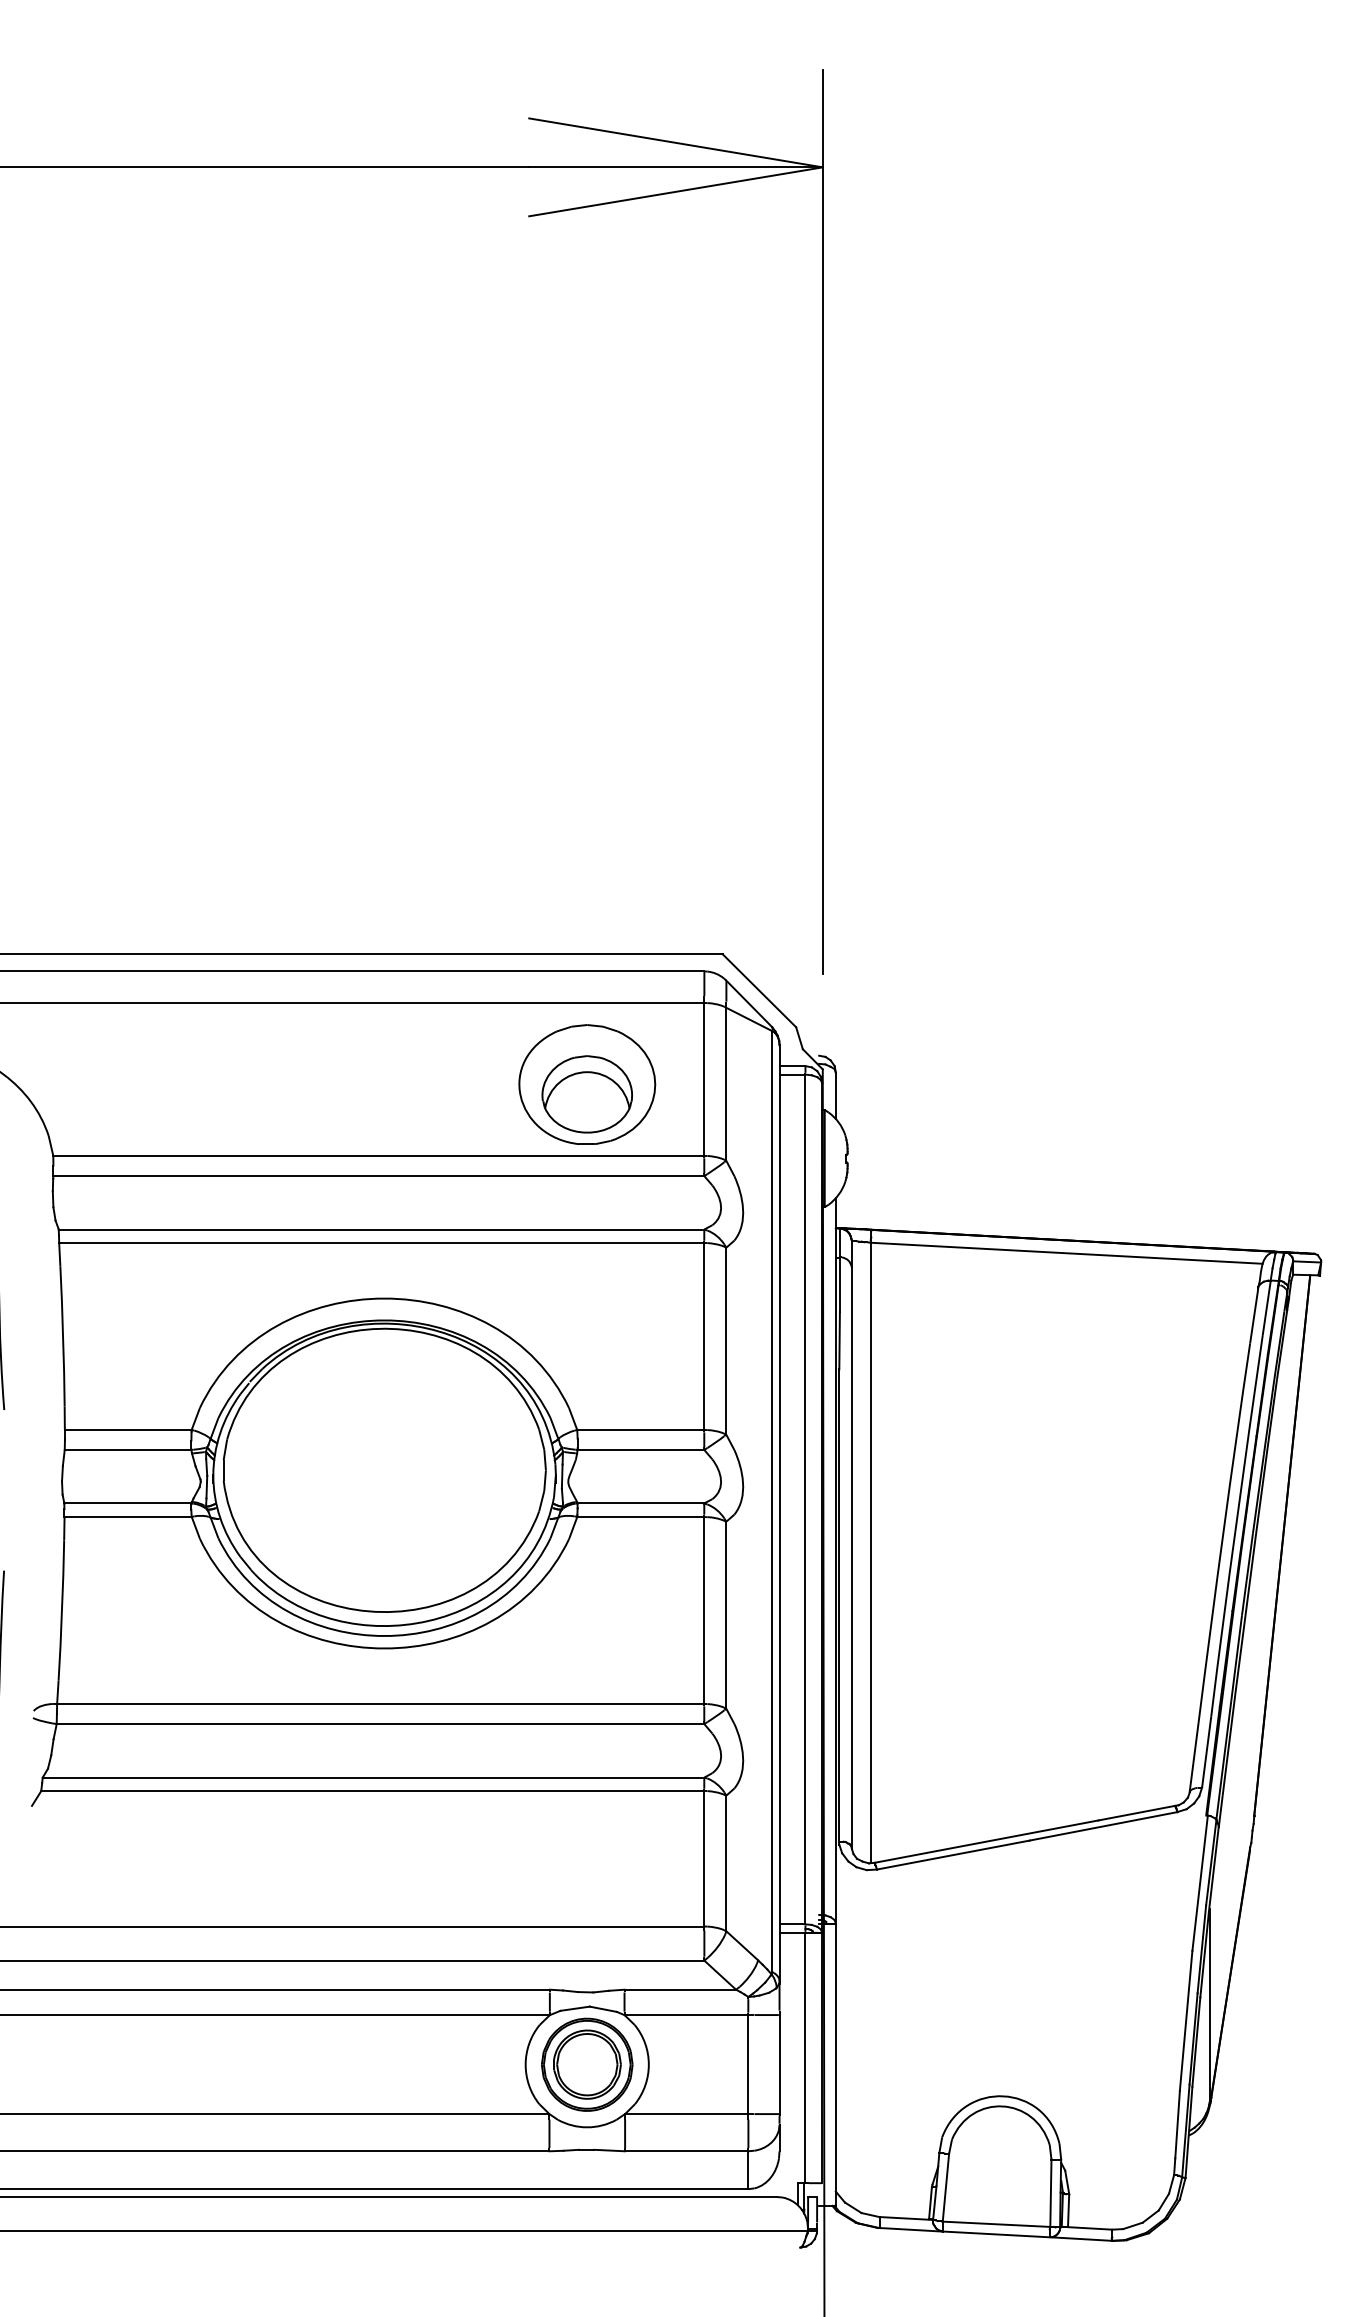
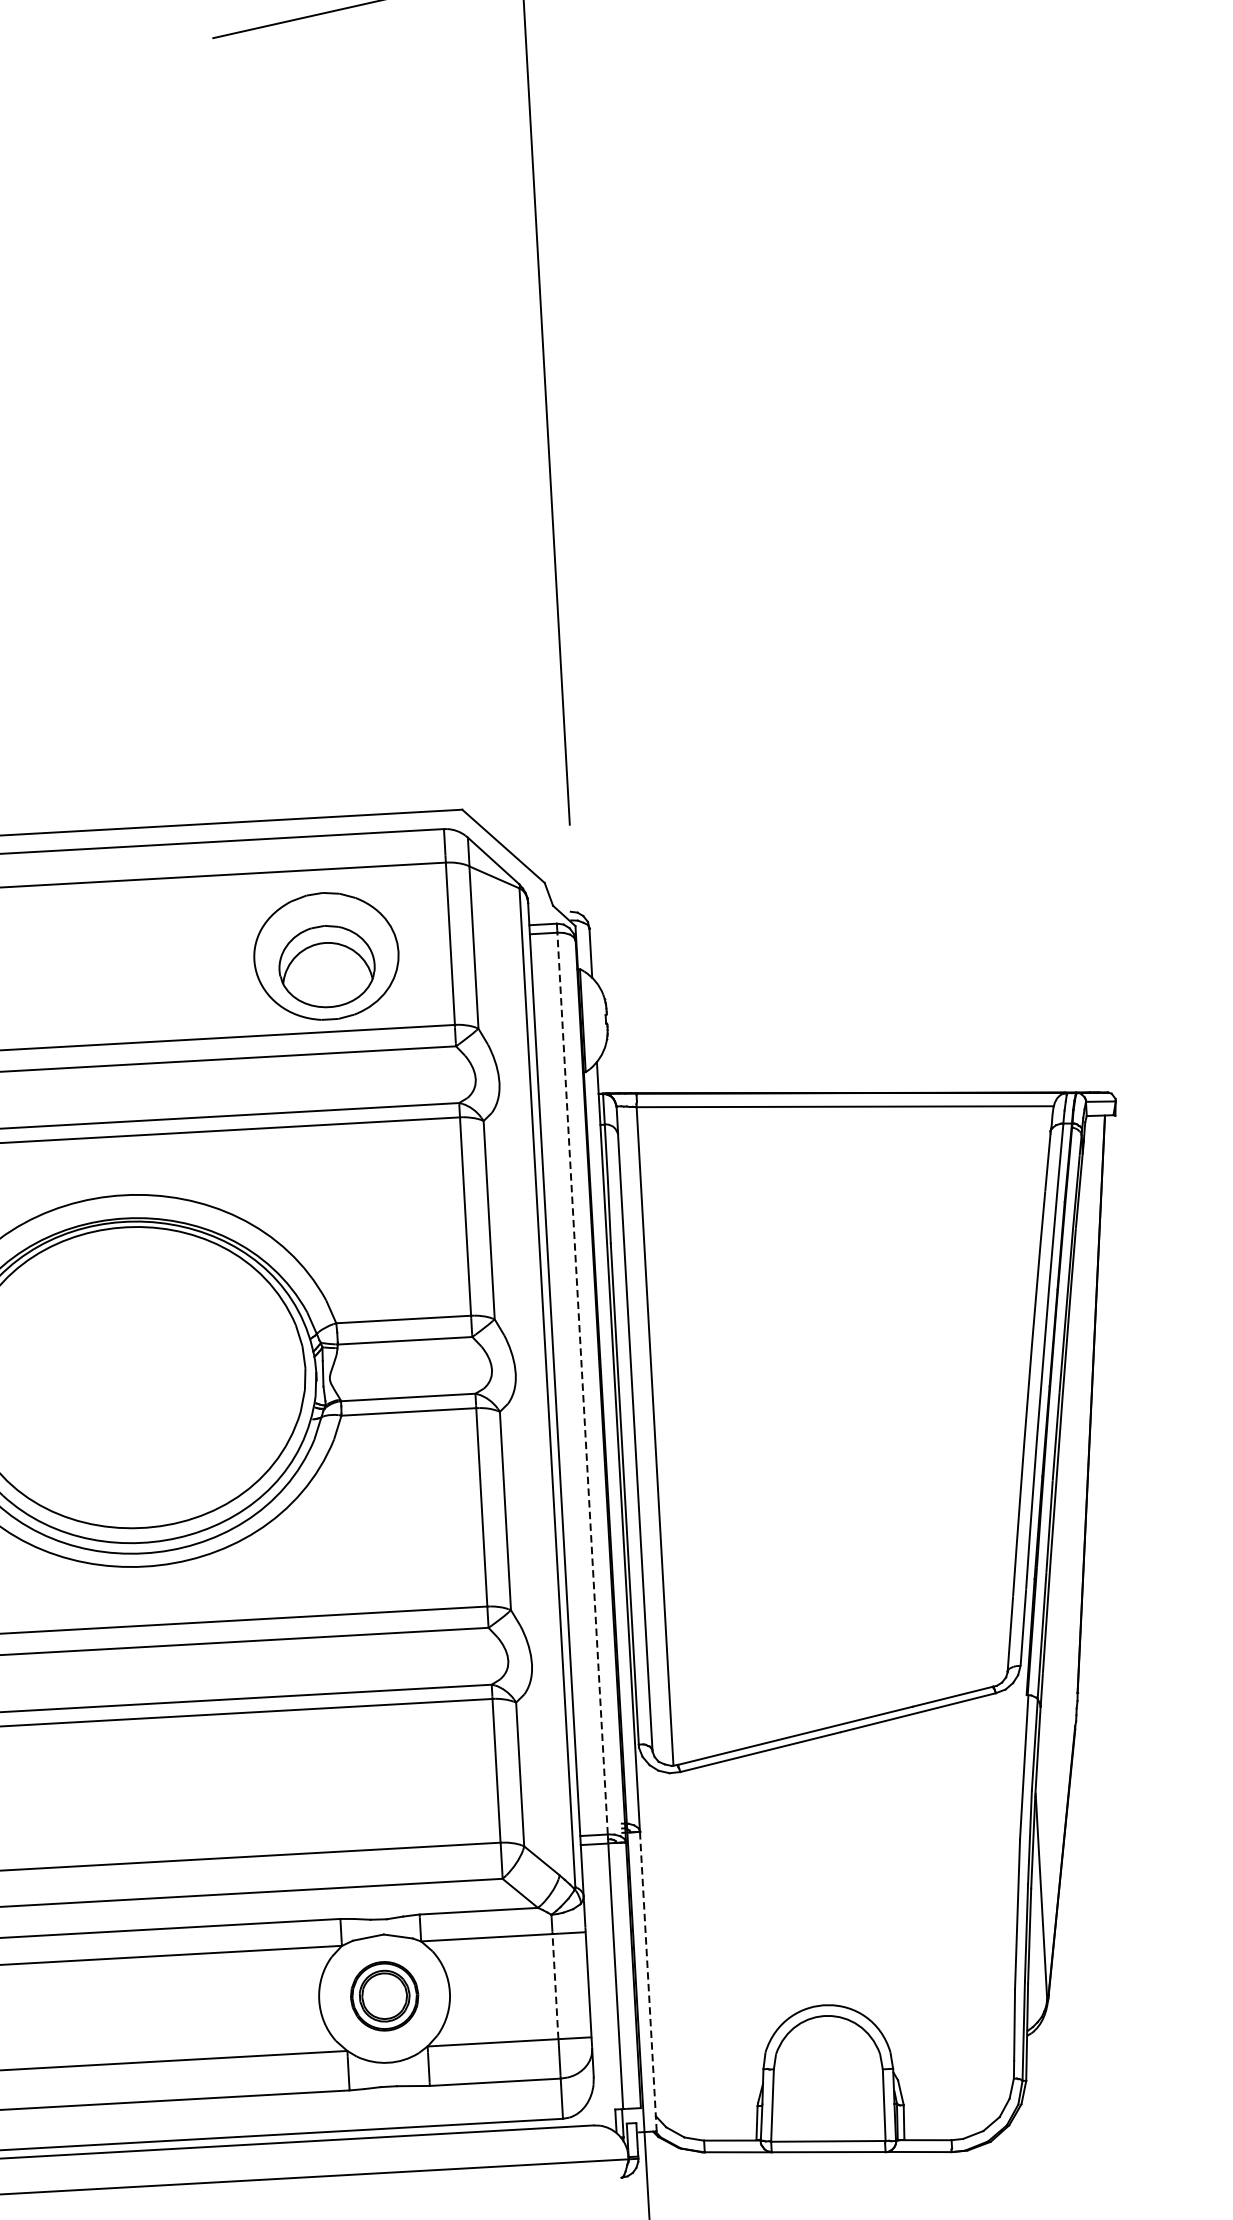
line: (805, 1499) -> (582, 1383), solid -> dashed
part: (587, 2064) -> (384, 1996), size x0.7
line: (748, 2064) -> (555, 1986), solid -> dashed
line: (835, 2064) -> (648, 1981), solid -> dashed

